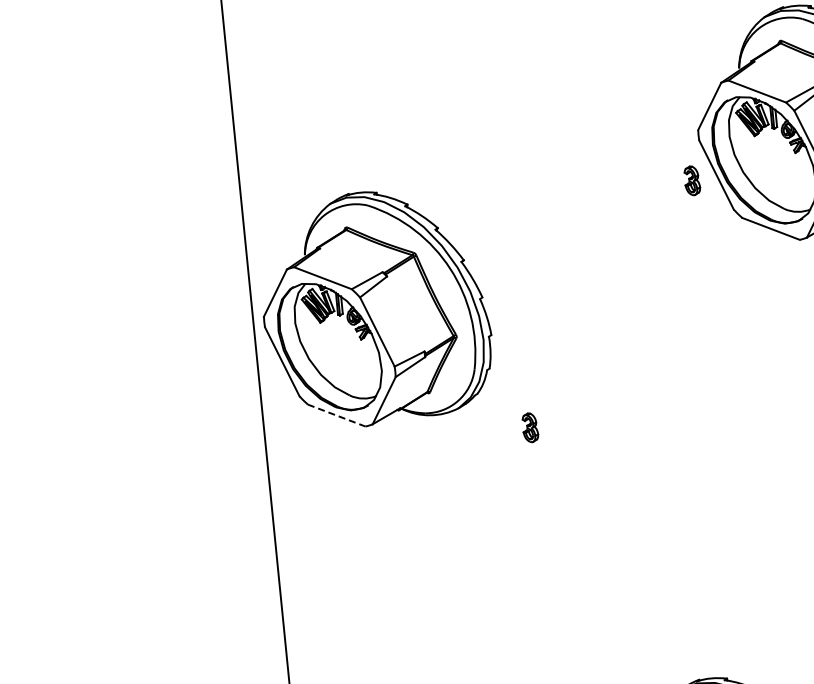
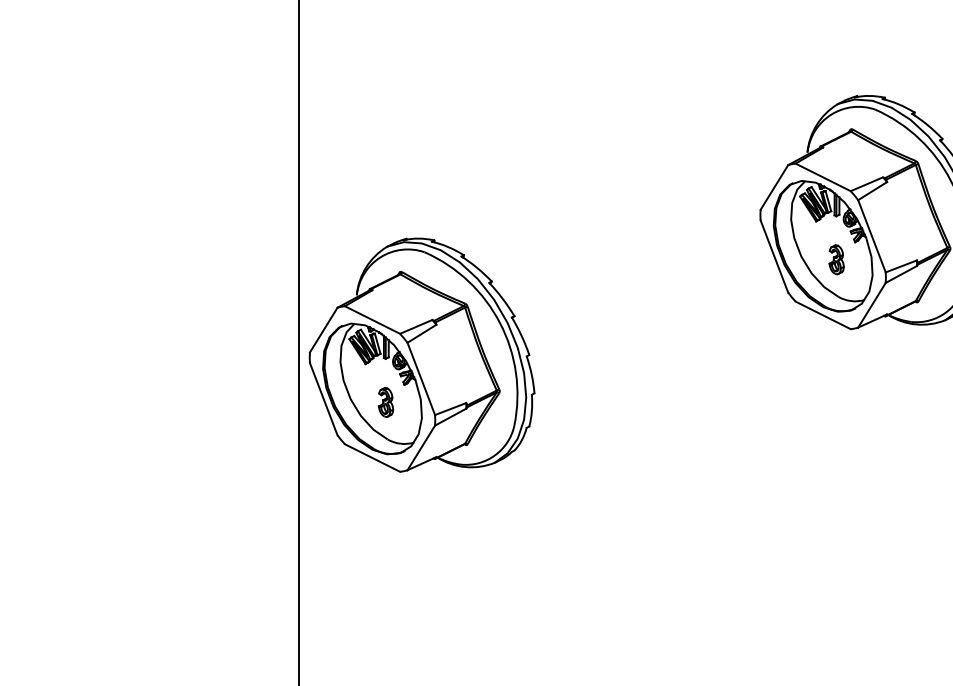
part: (692, 180) -> (836, 259), moved
line: (336, 416) -> (372, 458), dashed -> solid
part: (529, 427) -> (385, 402), moved

